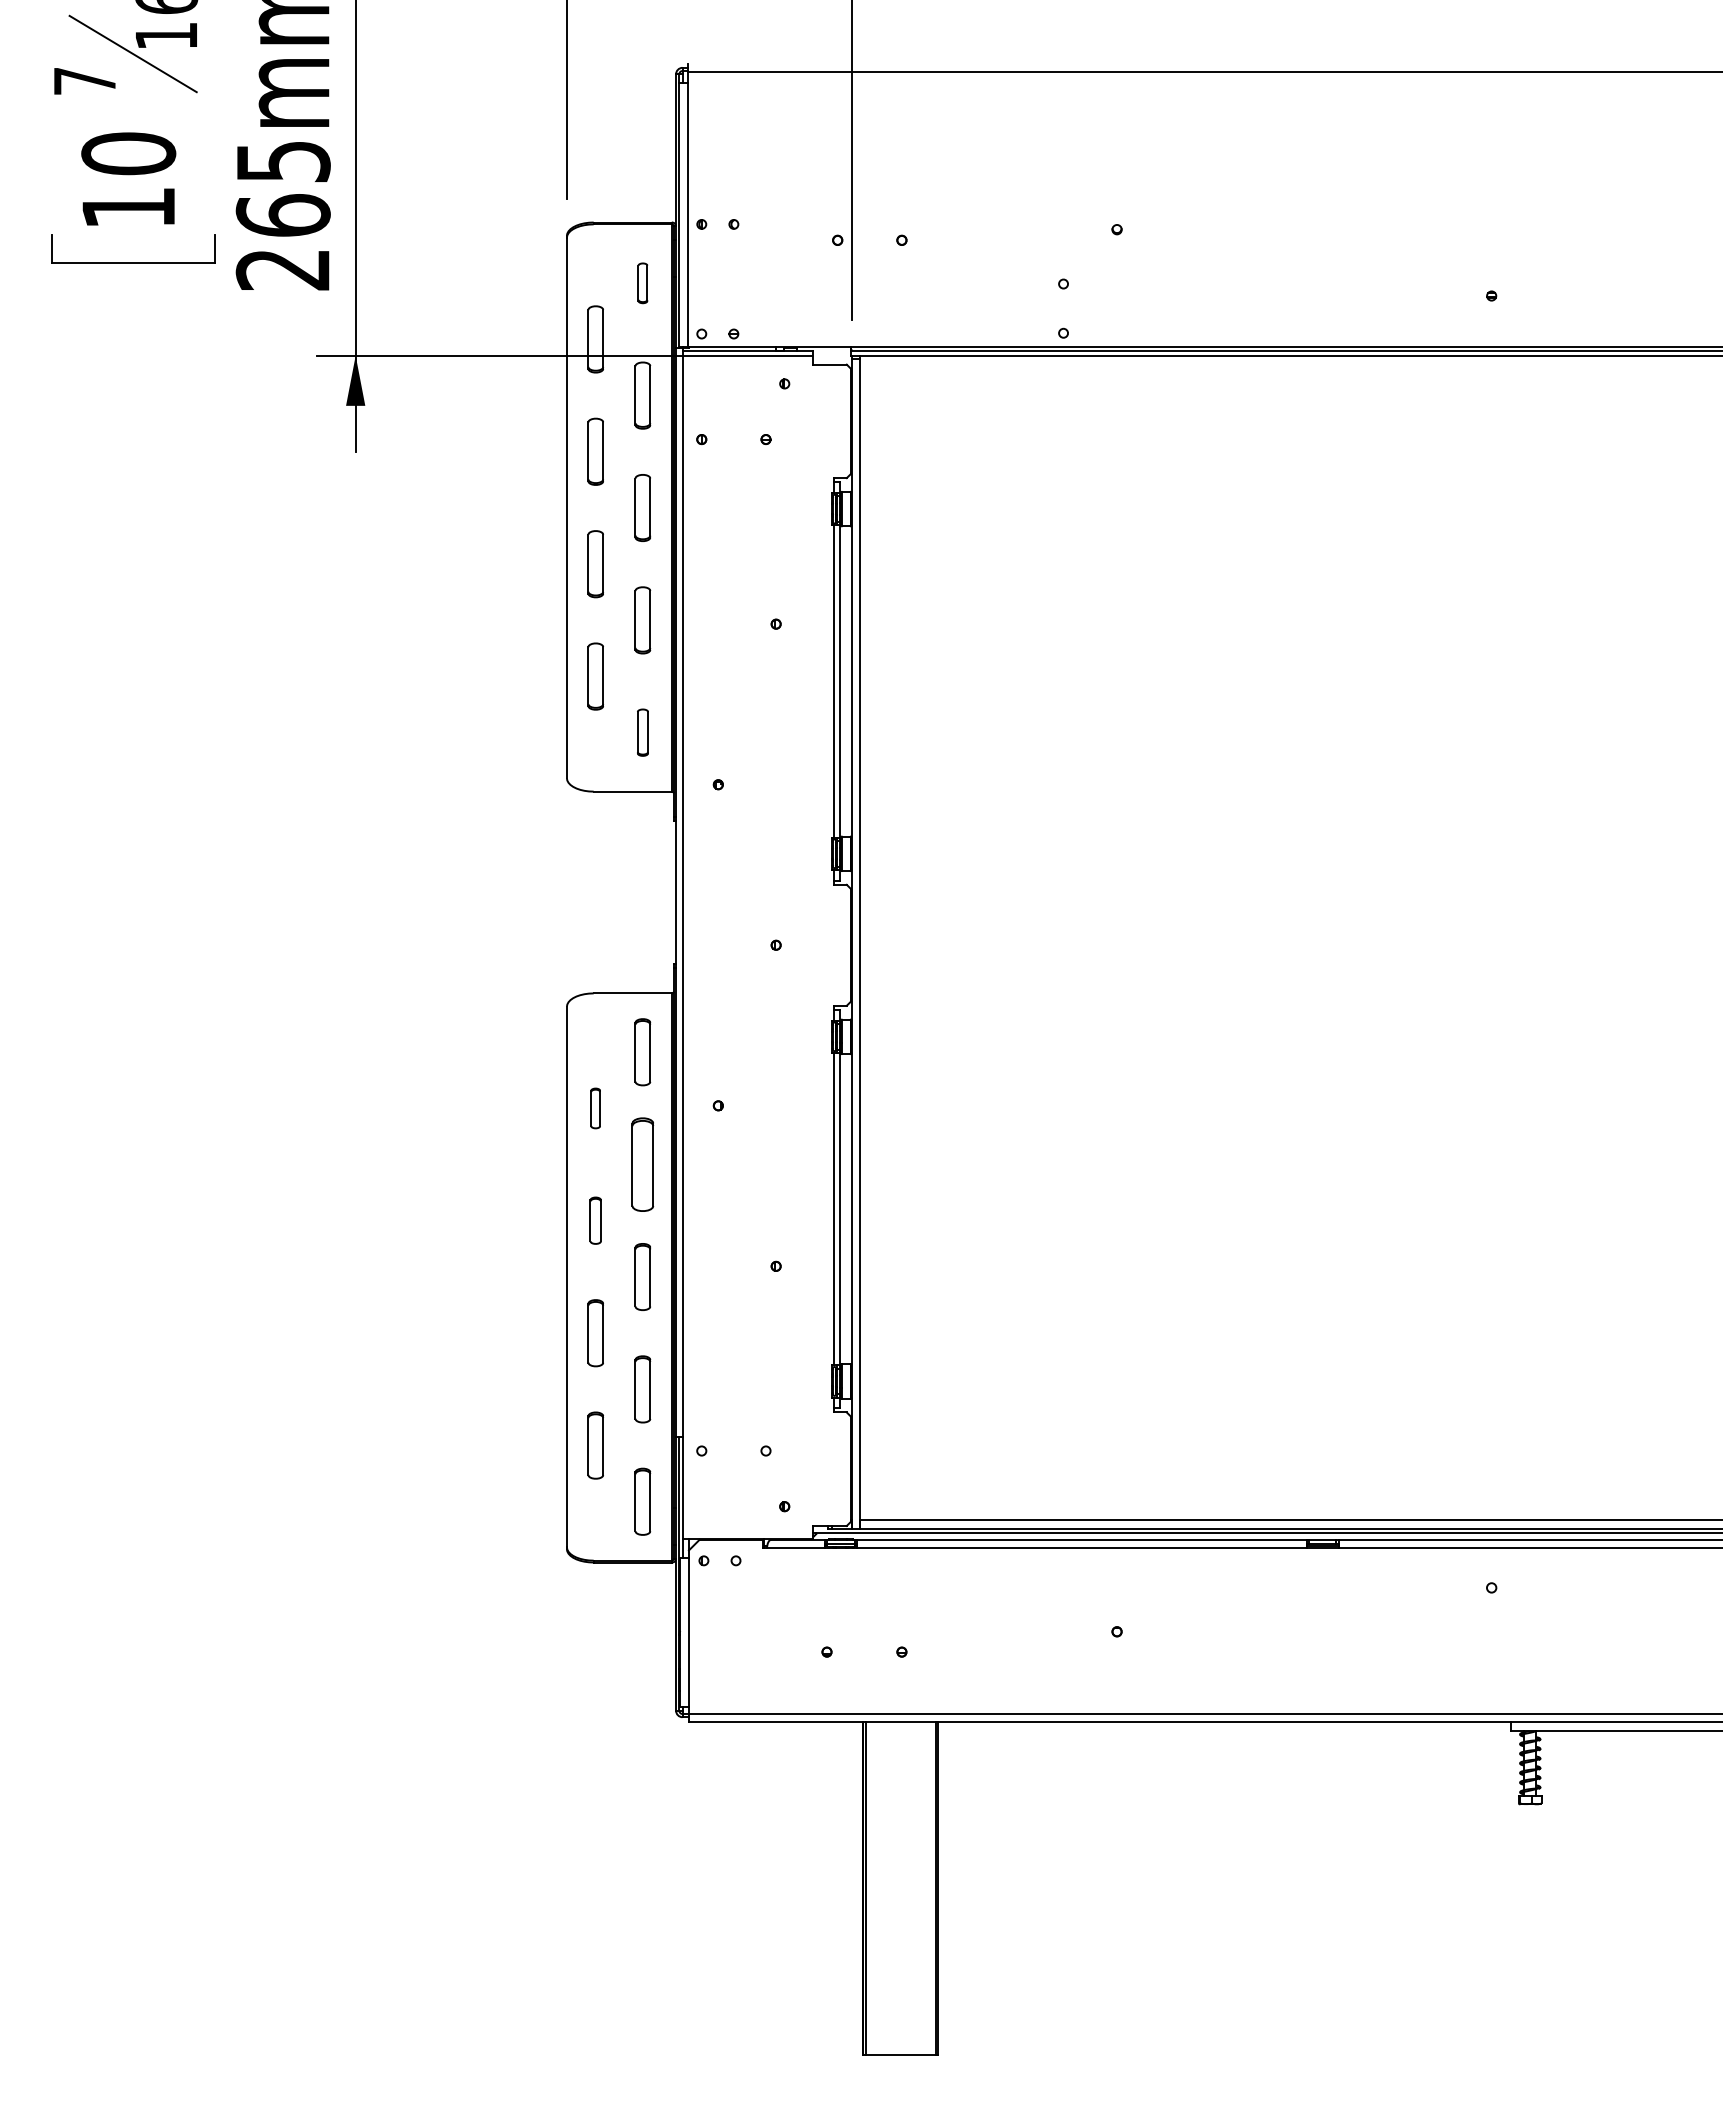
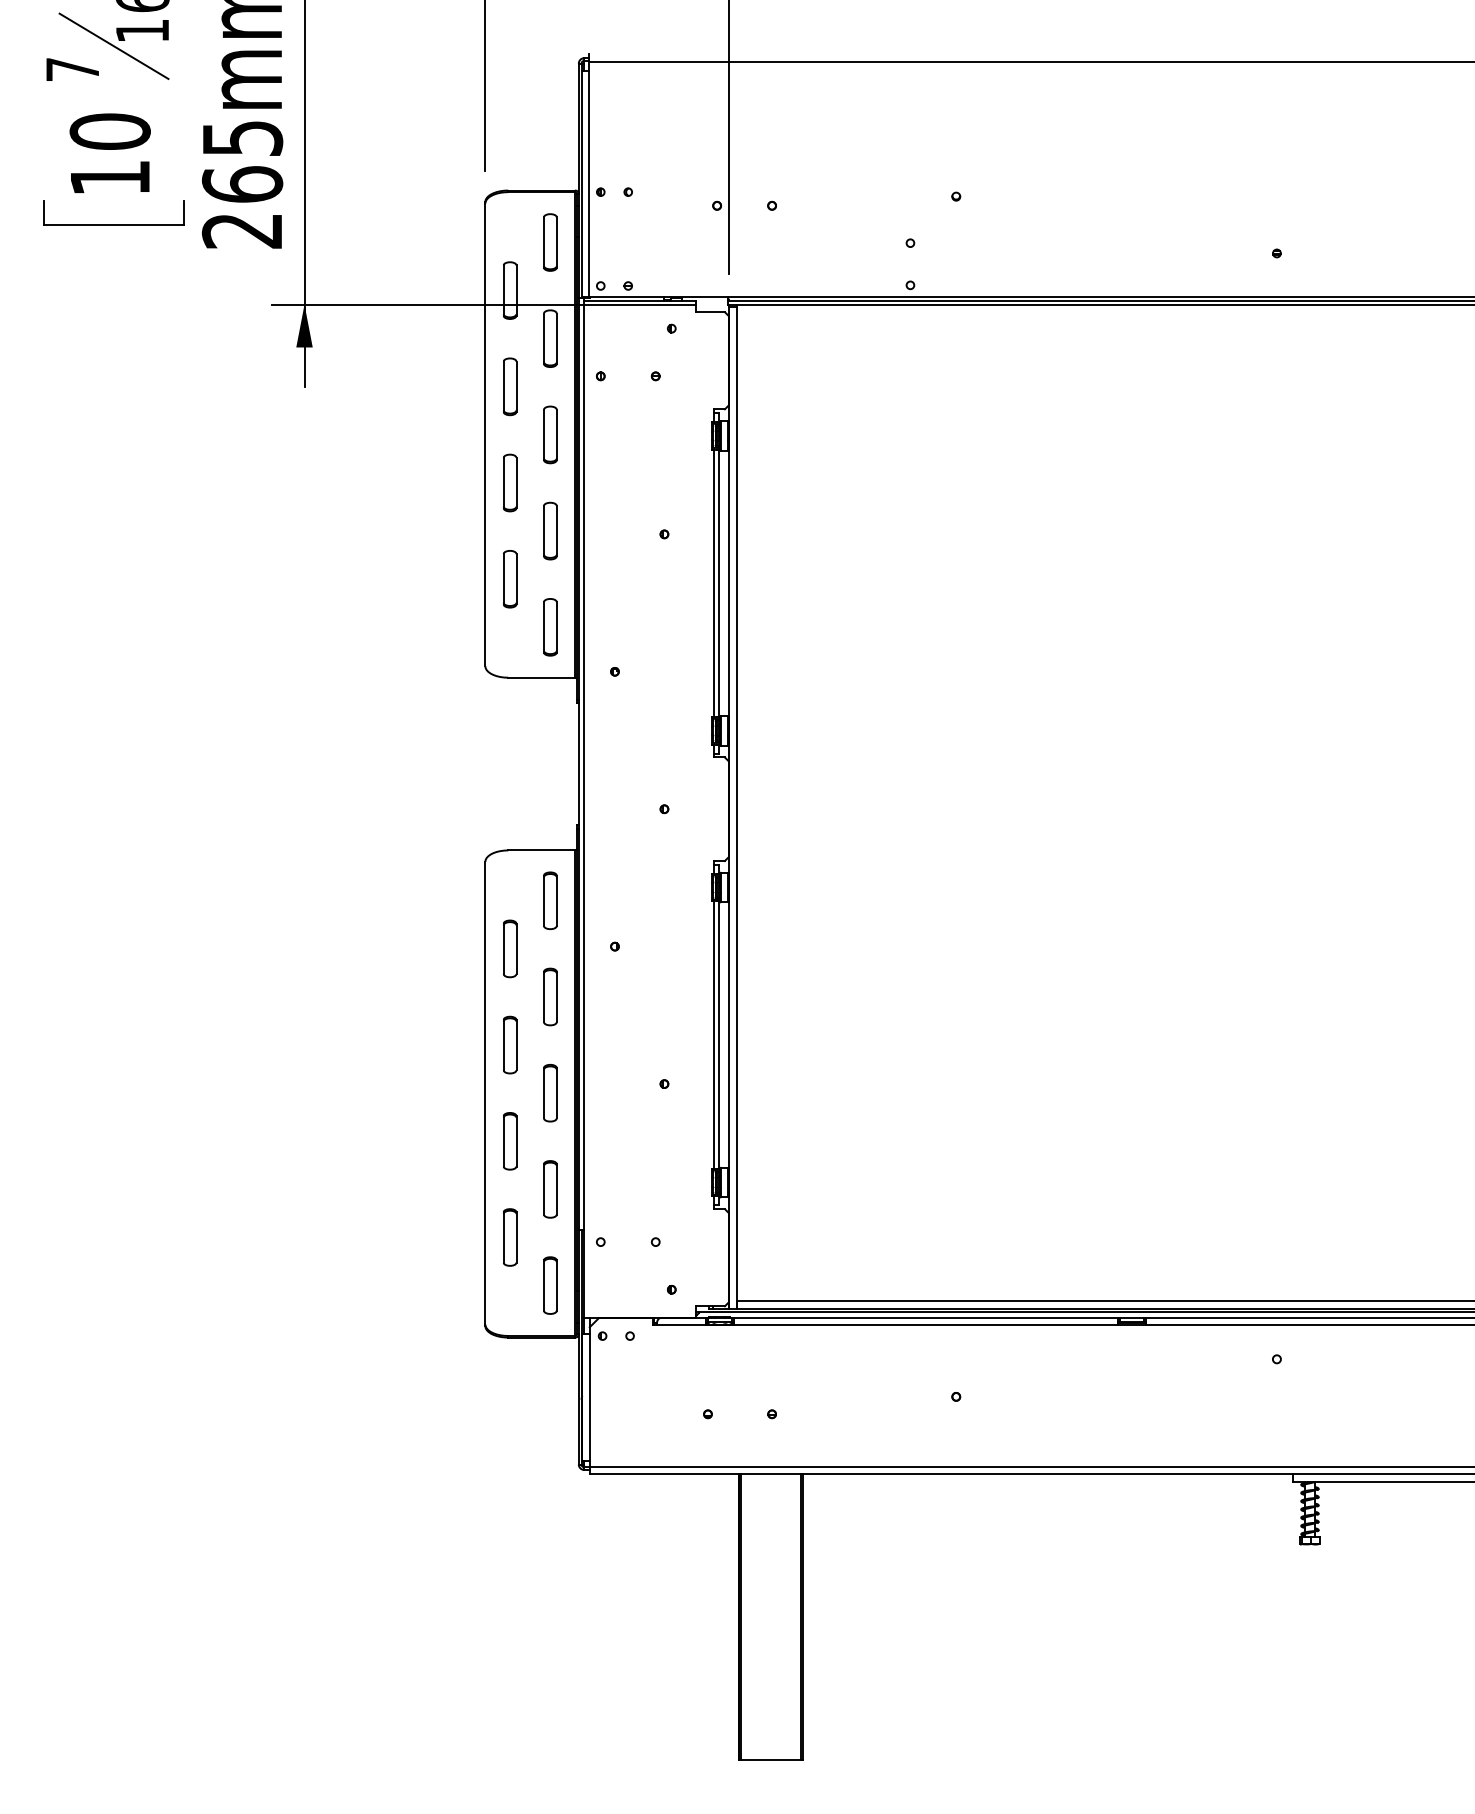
part: (642, 283) -> (550, 242), size x1.67
part: (642, 732) -> (550, 627), size x1.43
part: (595, 1108) -> (509, 948), size x1.67
part: (642, 1164) -> (550, 996), size x0.71
part: (595, 1220) -> (509, 1044), size x1.43

